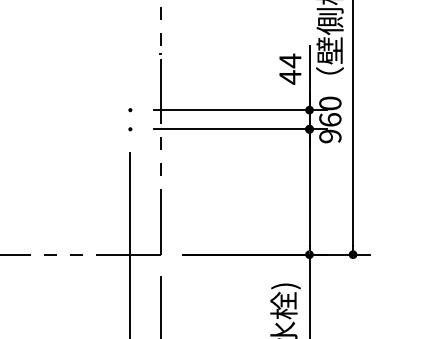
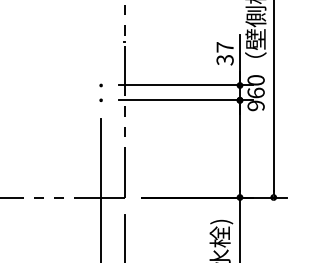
text: (290, 68) -> (225, 53), 44 -> 37

